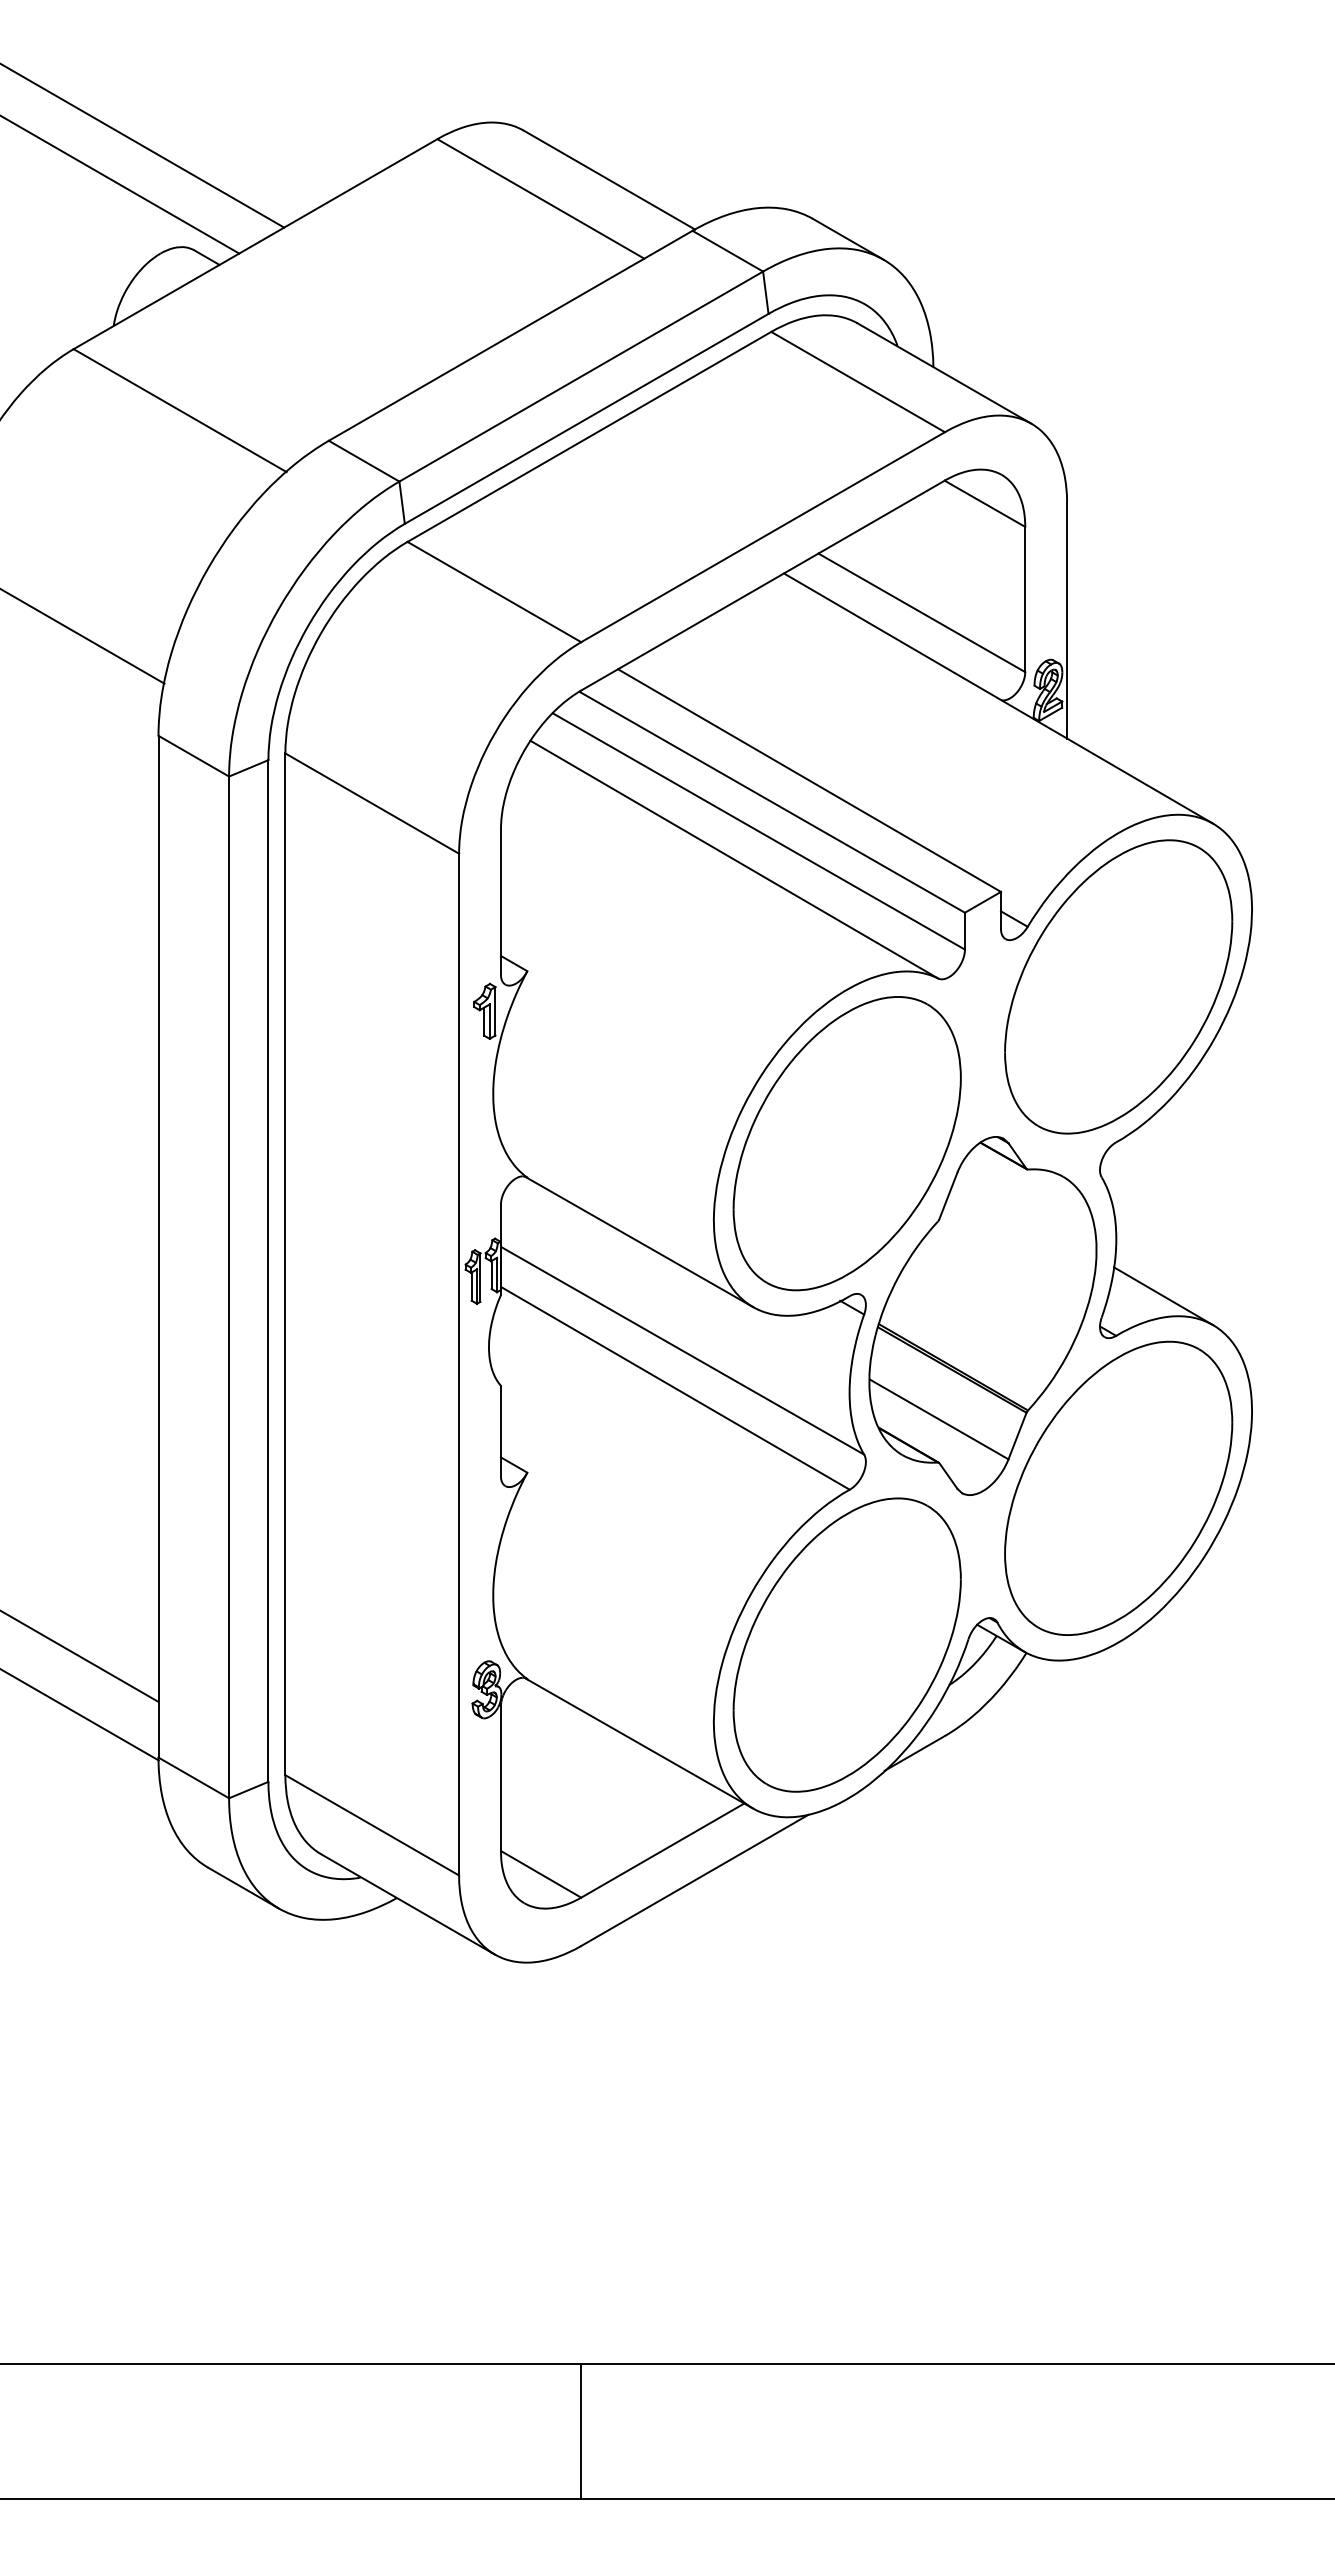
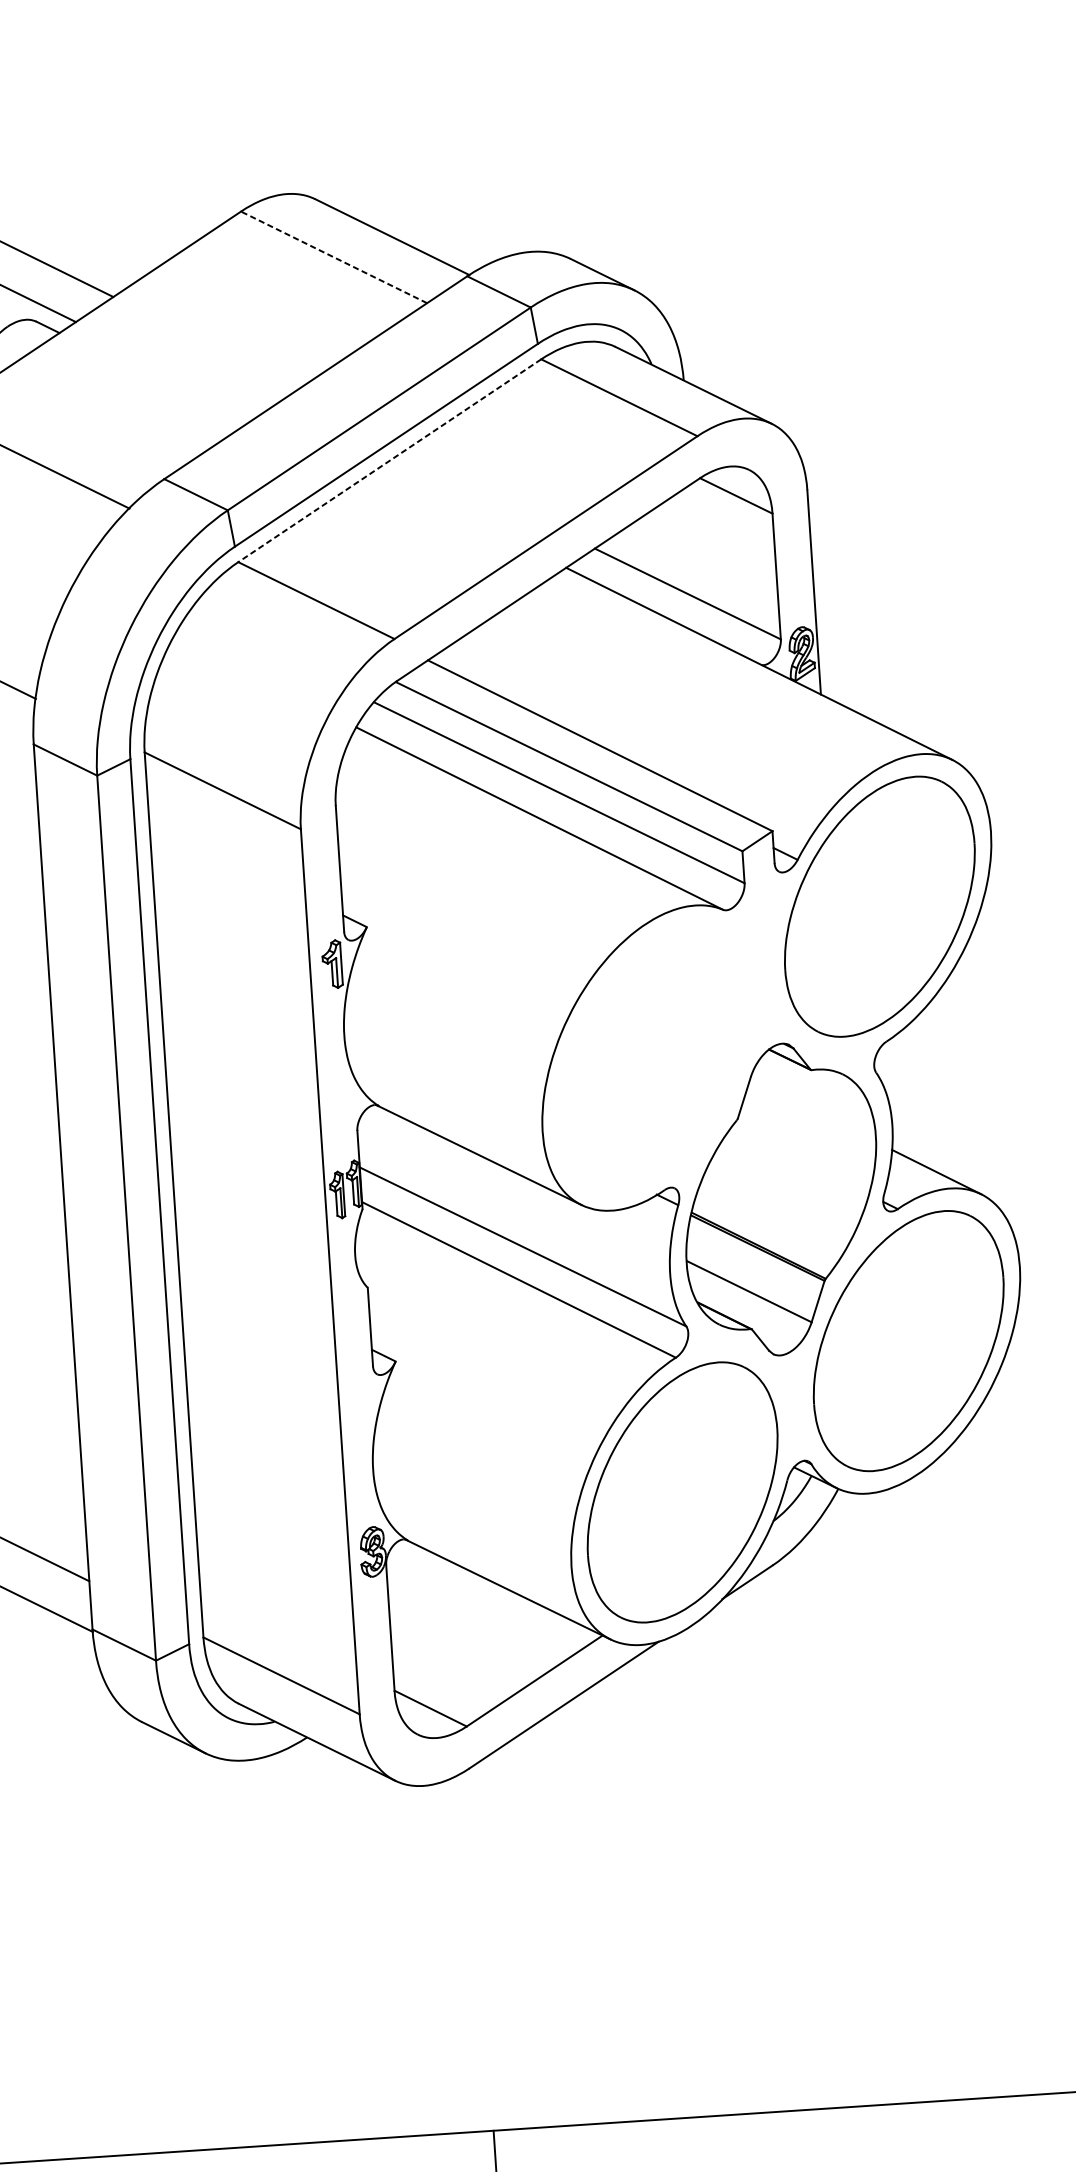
line: (540, 198) -> (333, 257), solid -> dashed
line: (589, 436) -> (389, 460), solid -> dashed
part: (846, 1143) -> (653, 1057), removed

